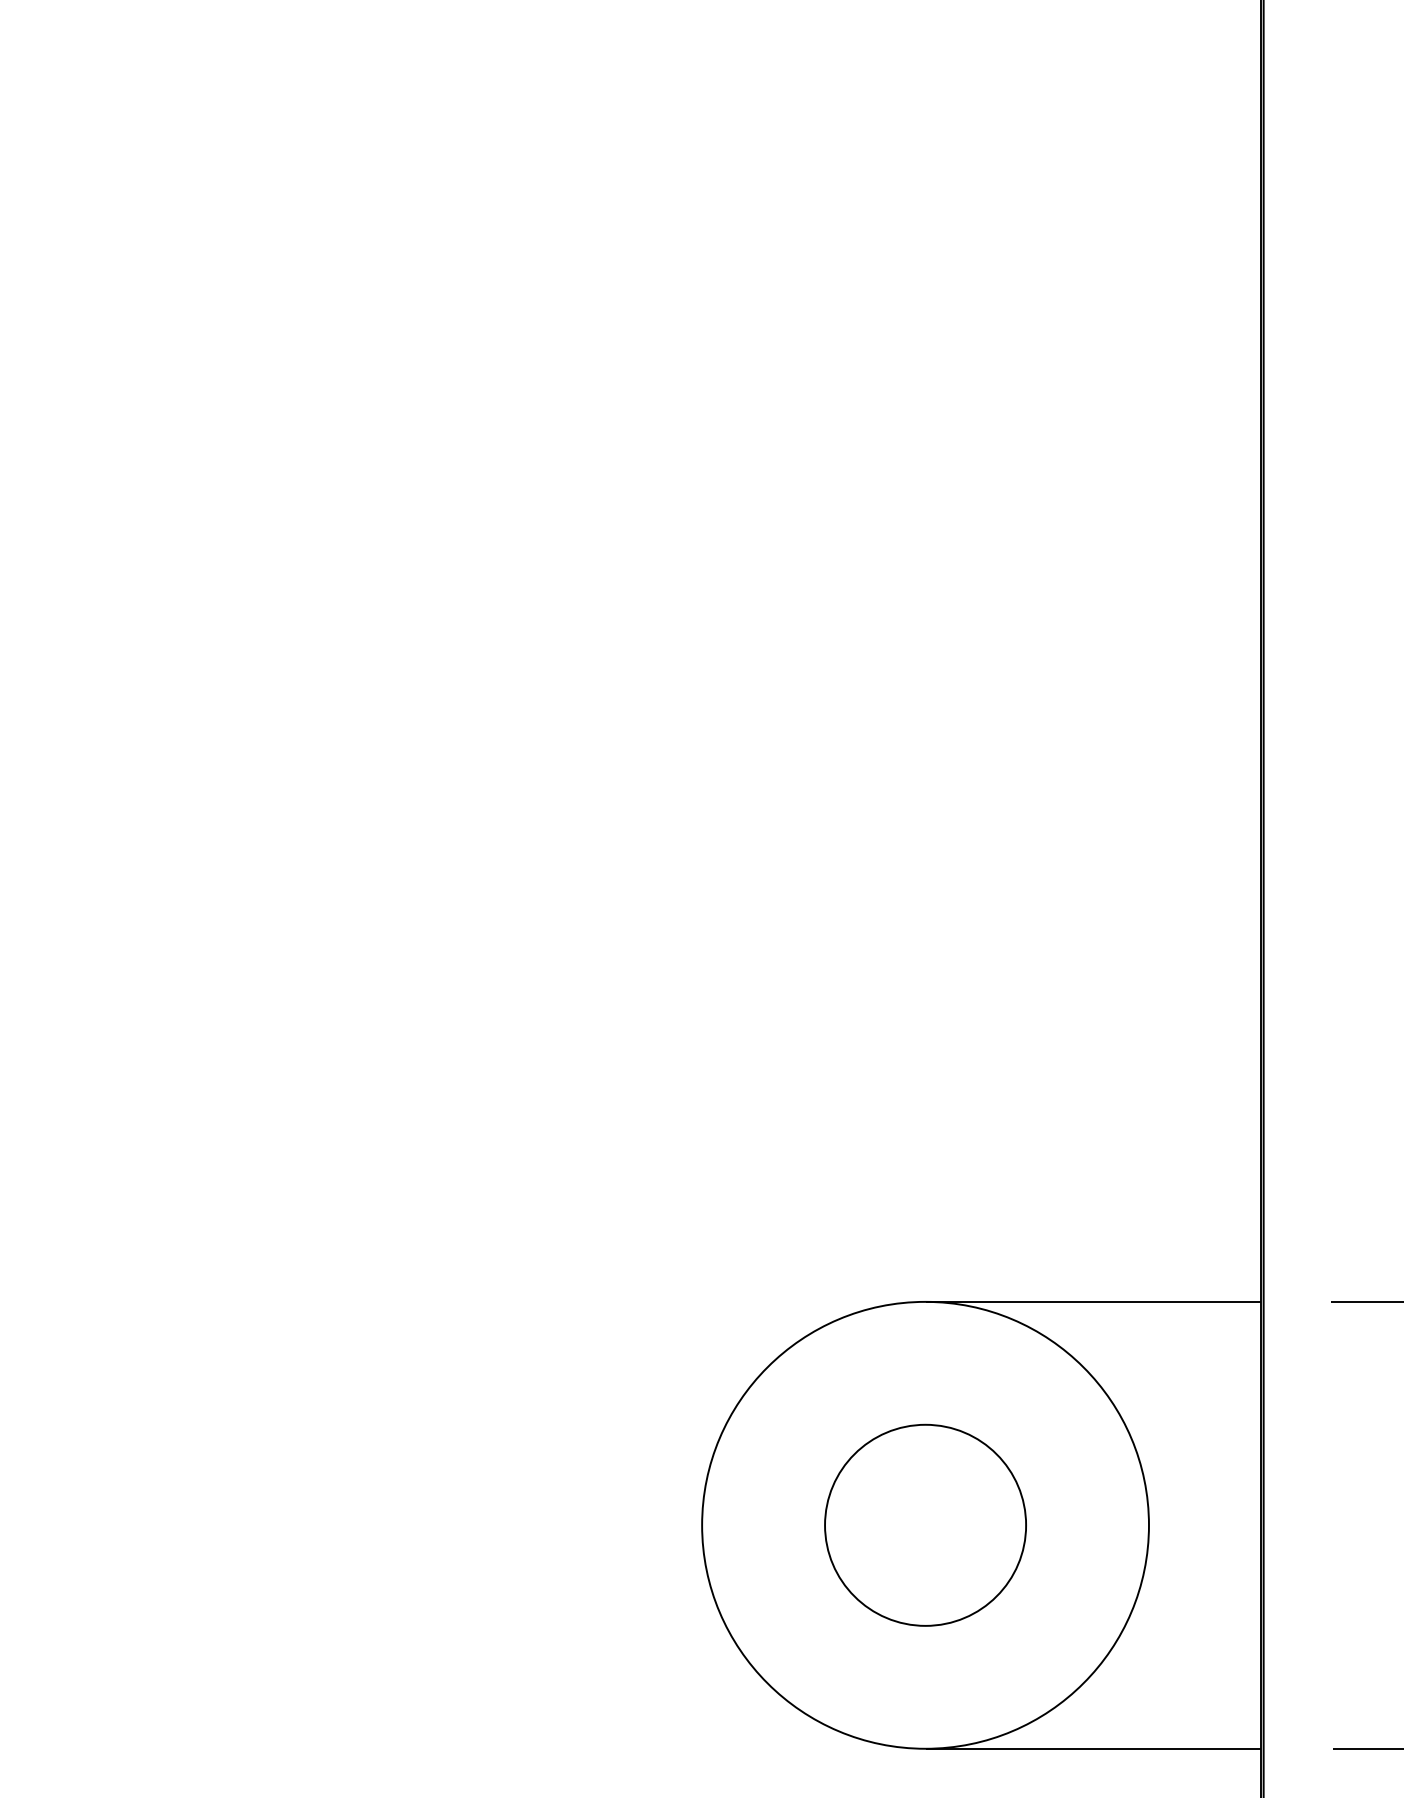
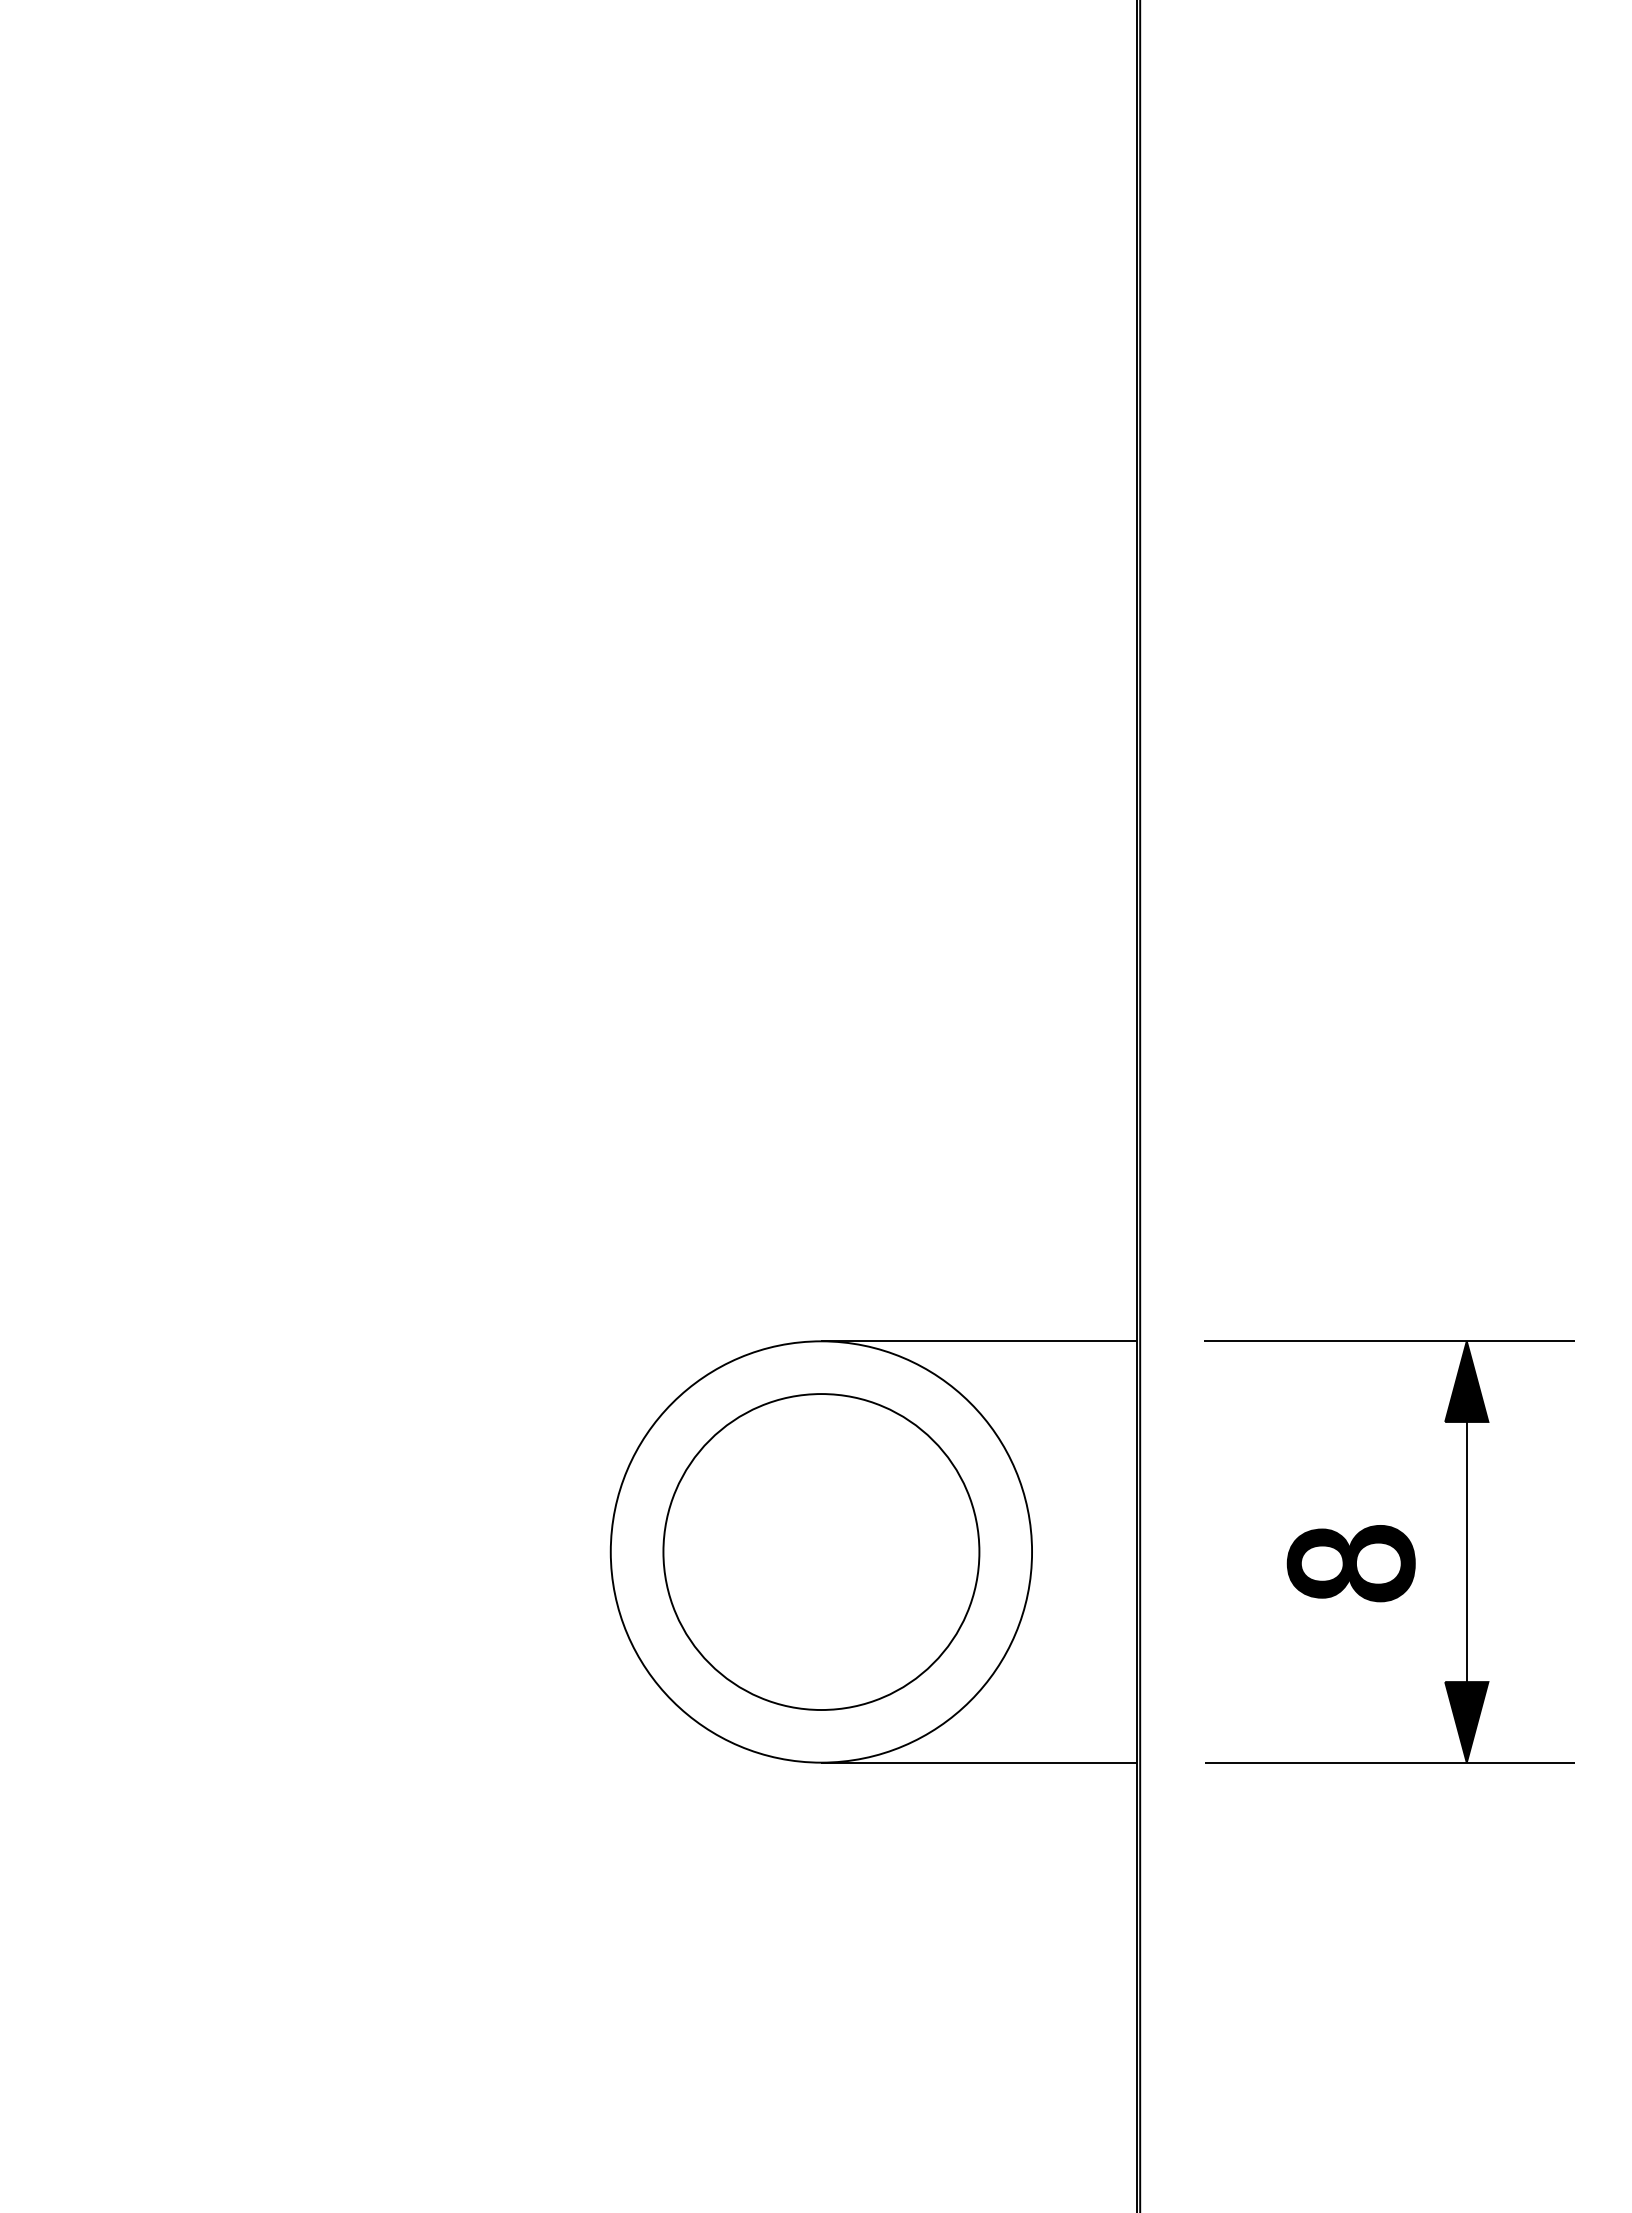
part: (925, 1524) -> (821, 1551), size x1.67

